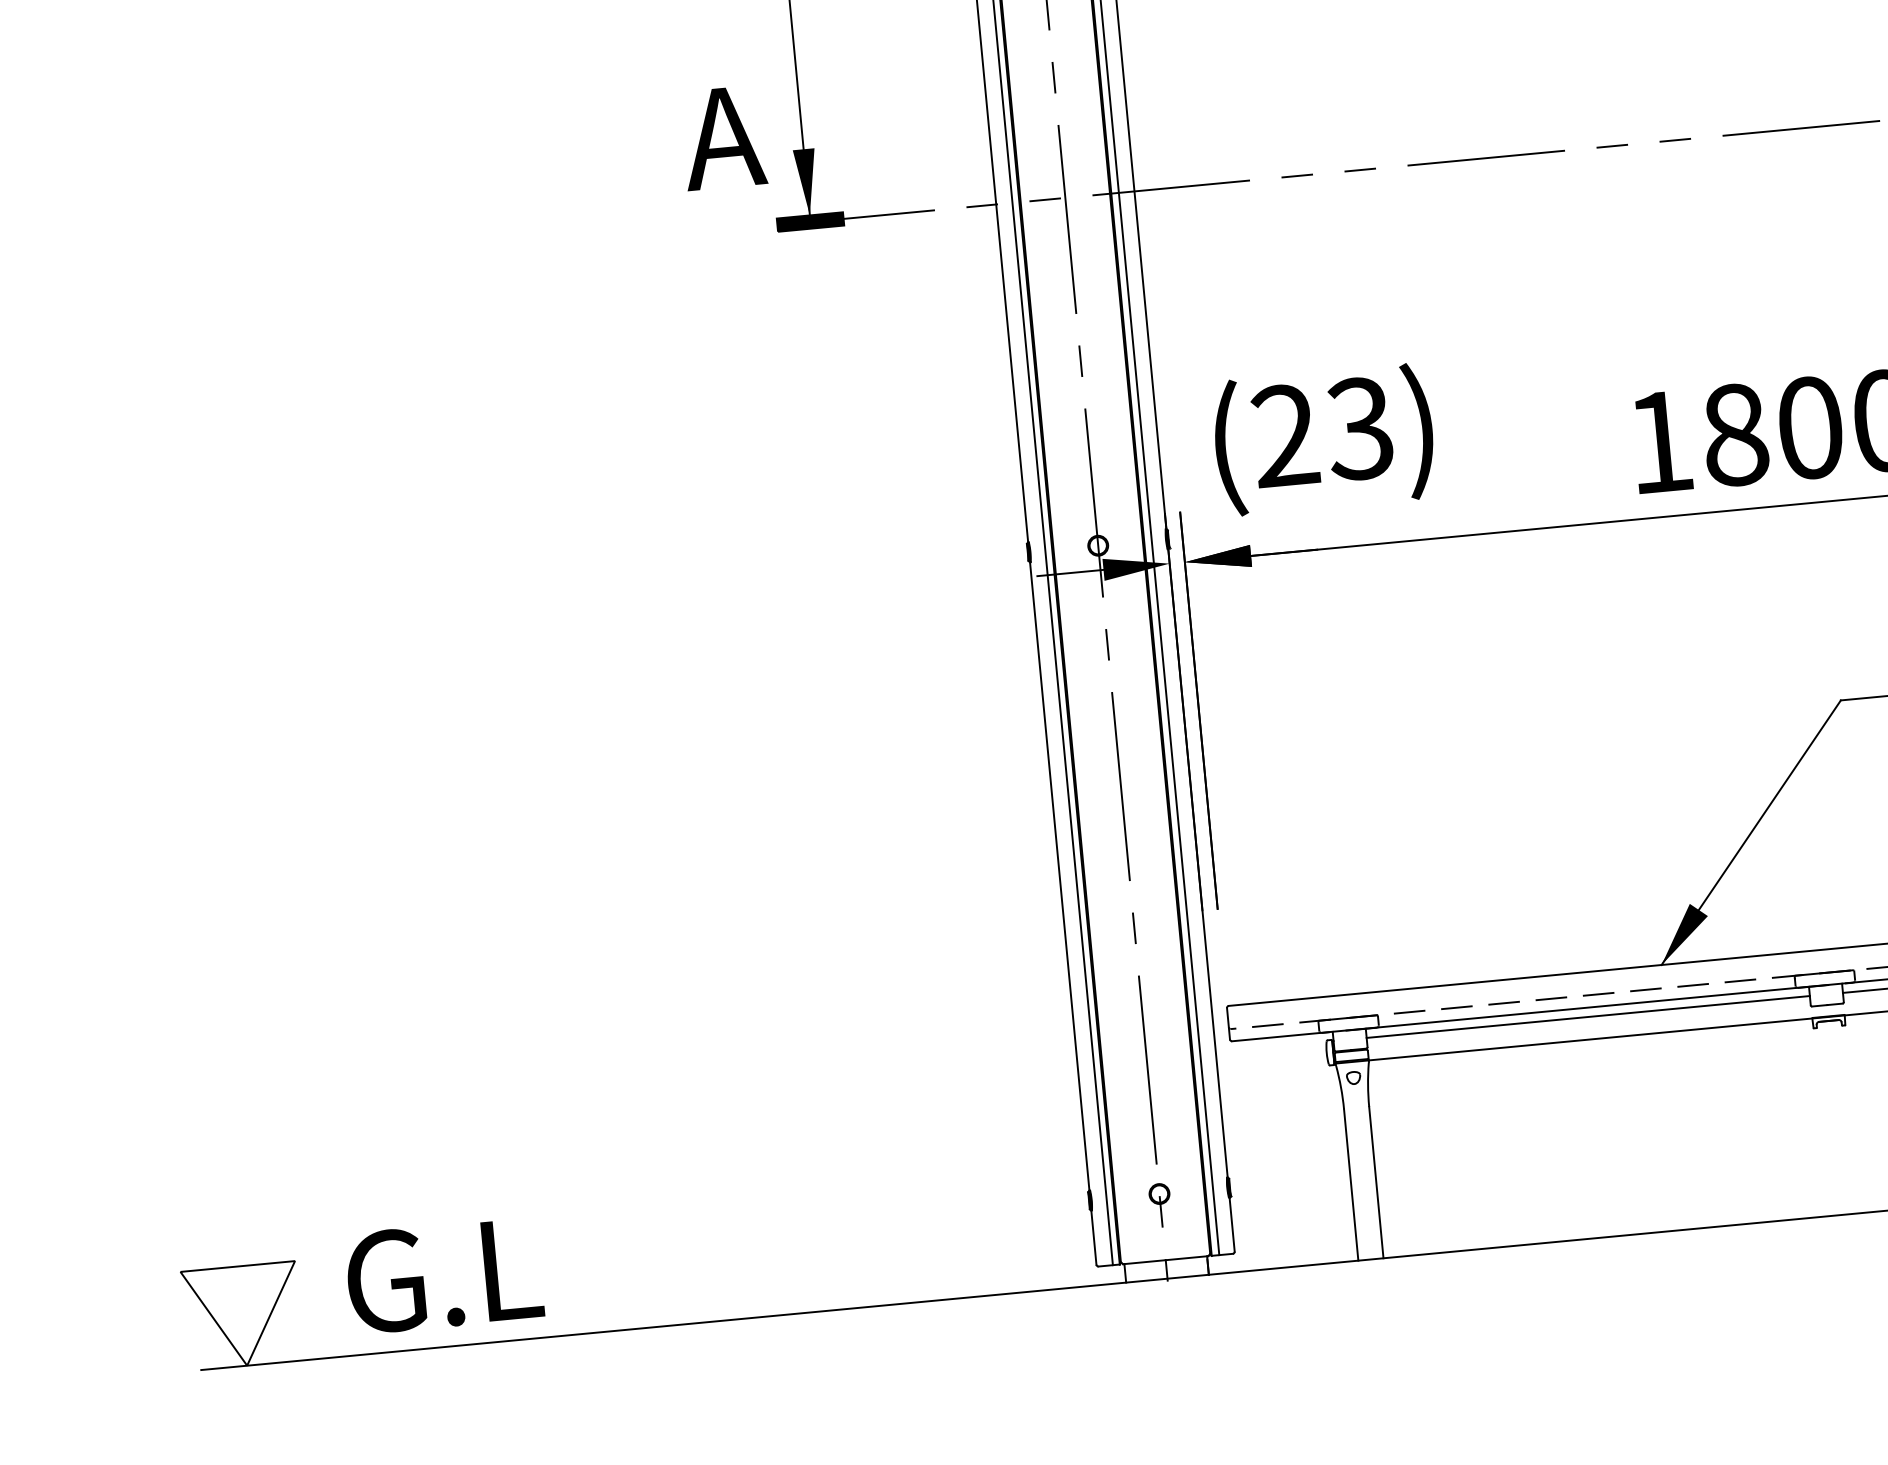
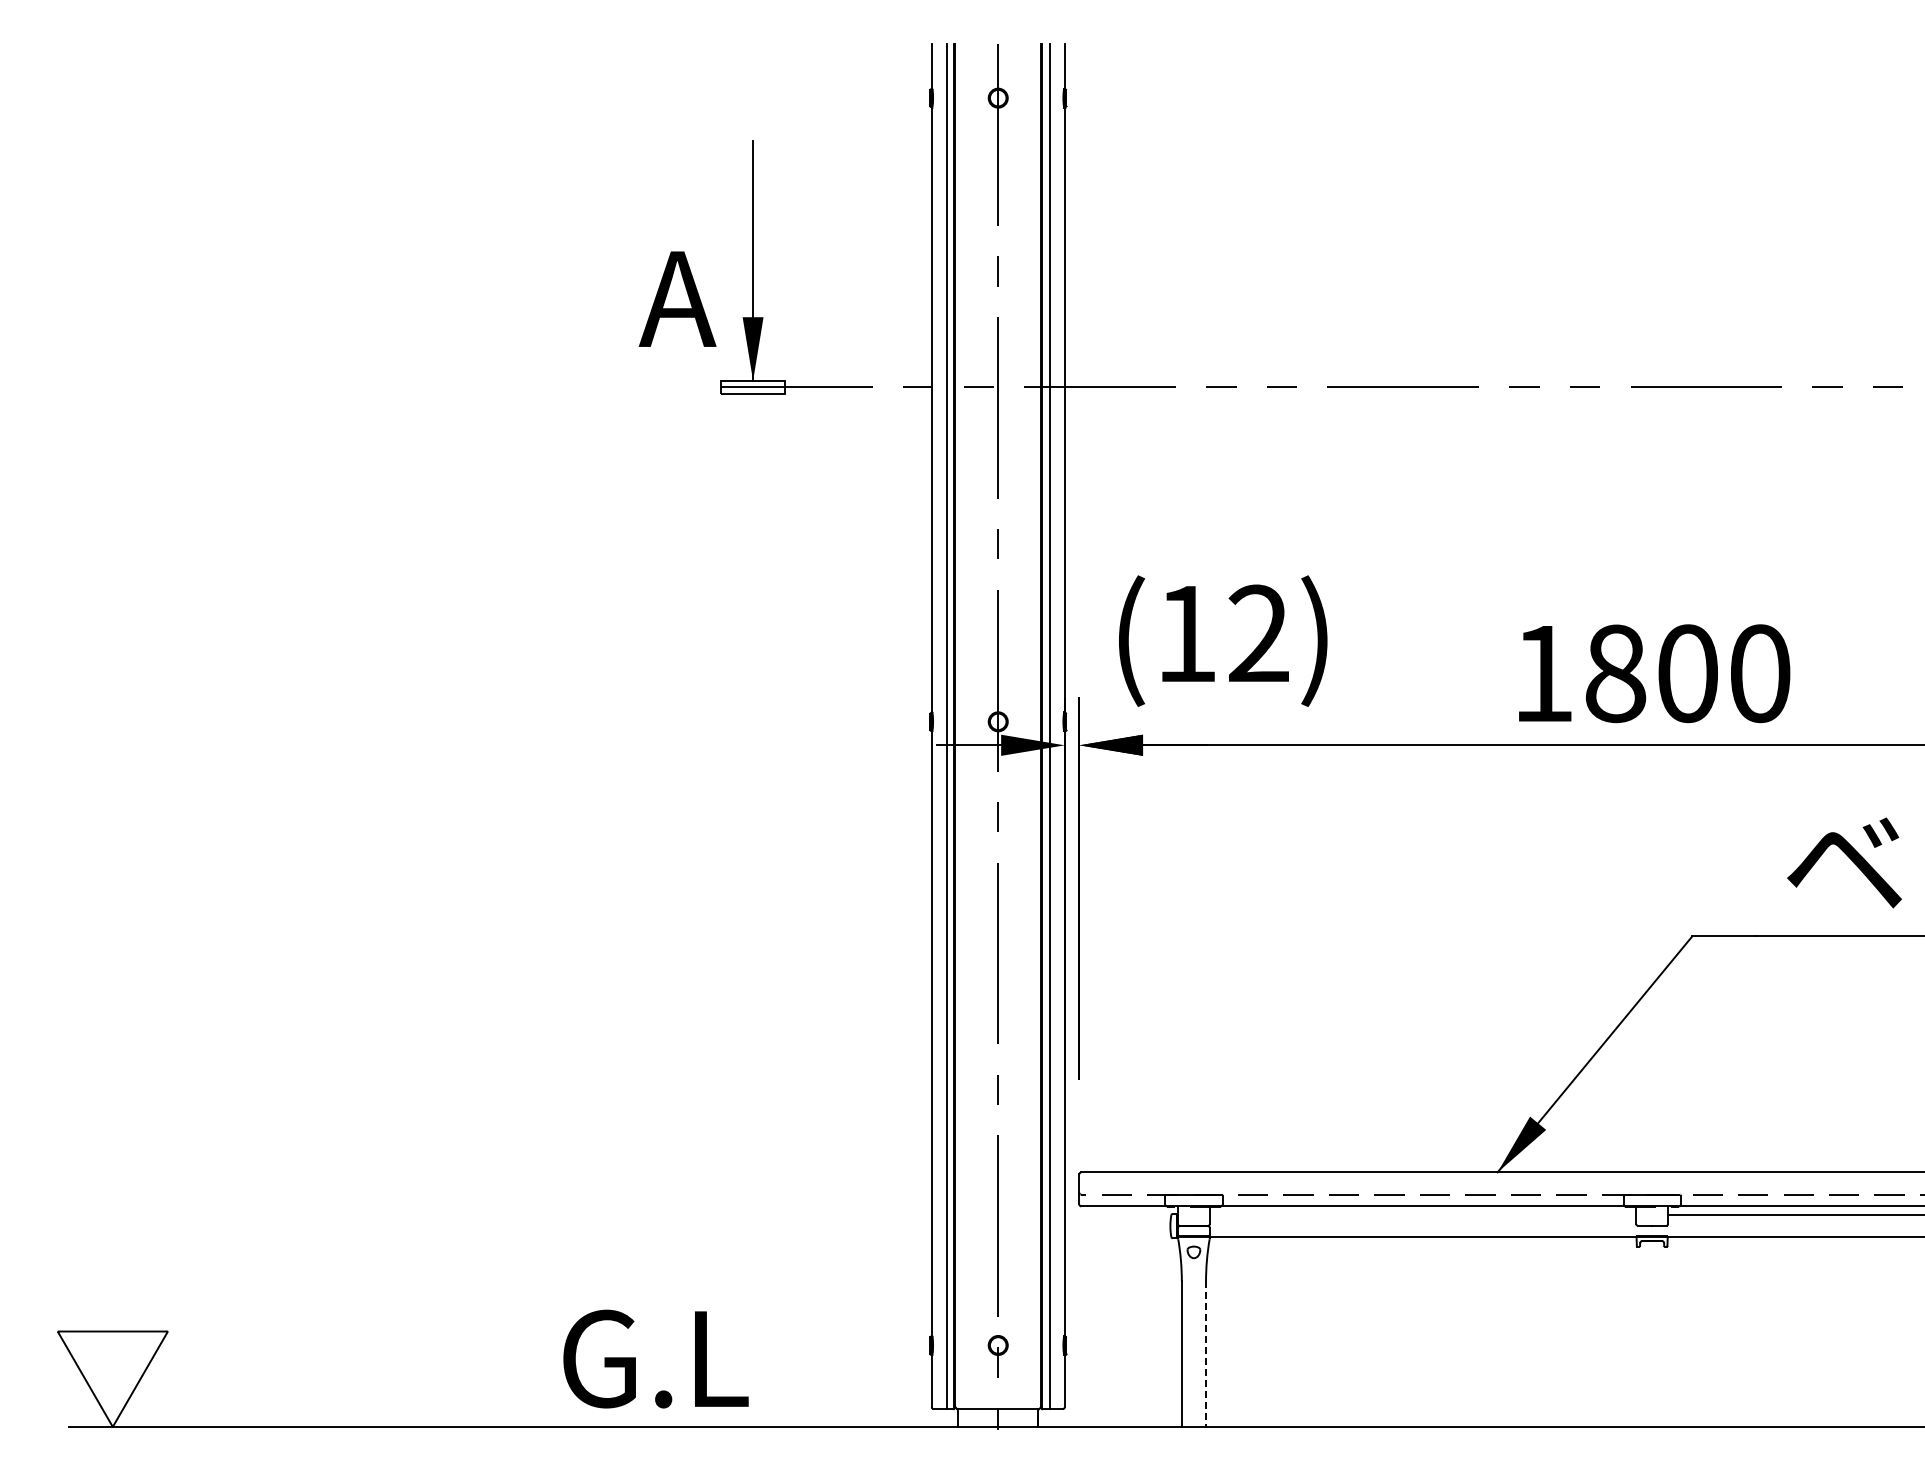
fill: (809, 221) -> (752, 386), removed
text: (1322, 431) -> (1222, 633), (23) -> (12)
line: (1587, 1017) -> (1422, 1215), removed
line: (1376, 1182) -> (1206, 1354), solid -> dashed
text: (443, 1275) -> (655, 1358), moved

